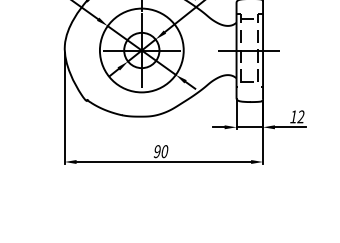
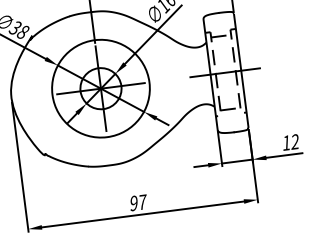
text: (164, 151) -> (142, 202), 90 -> 97

